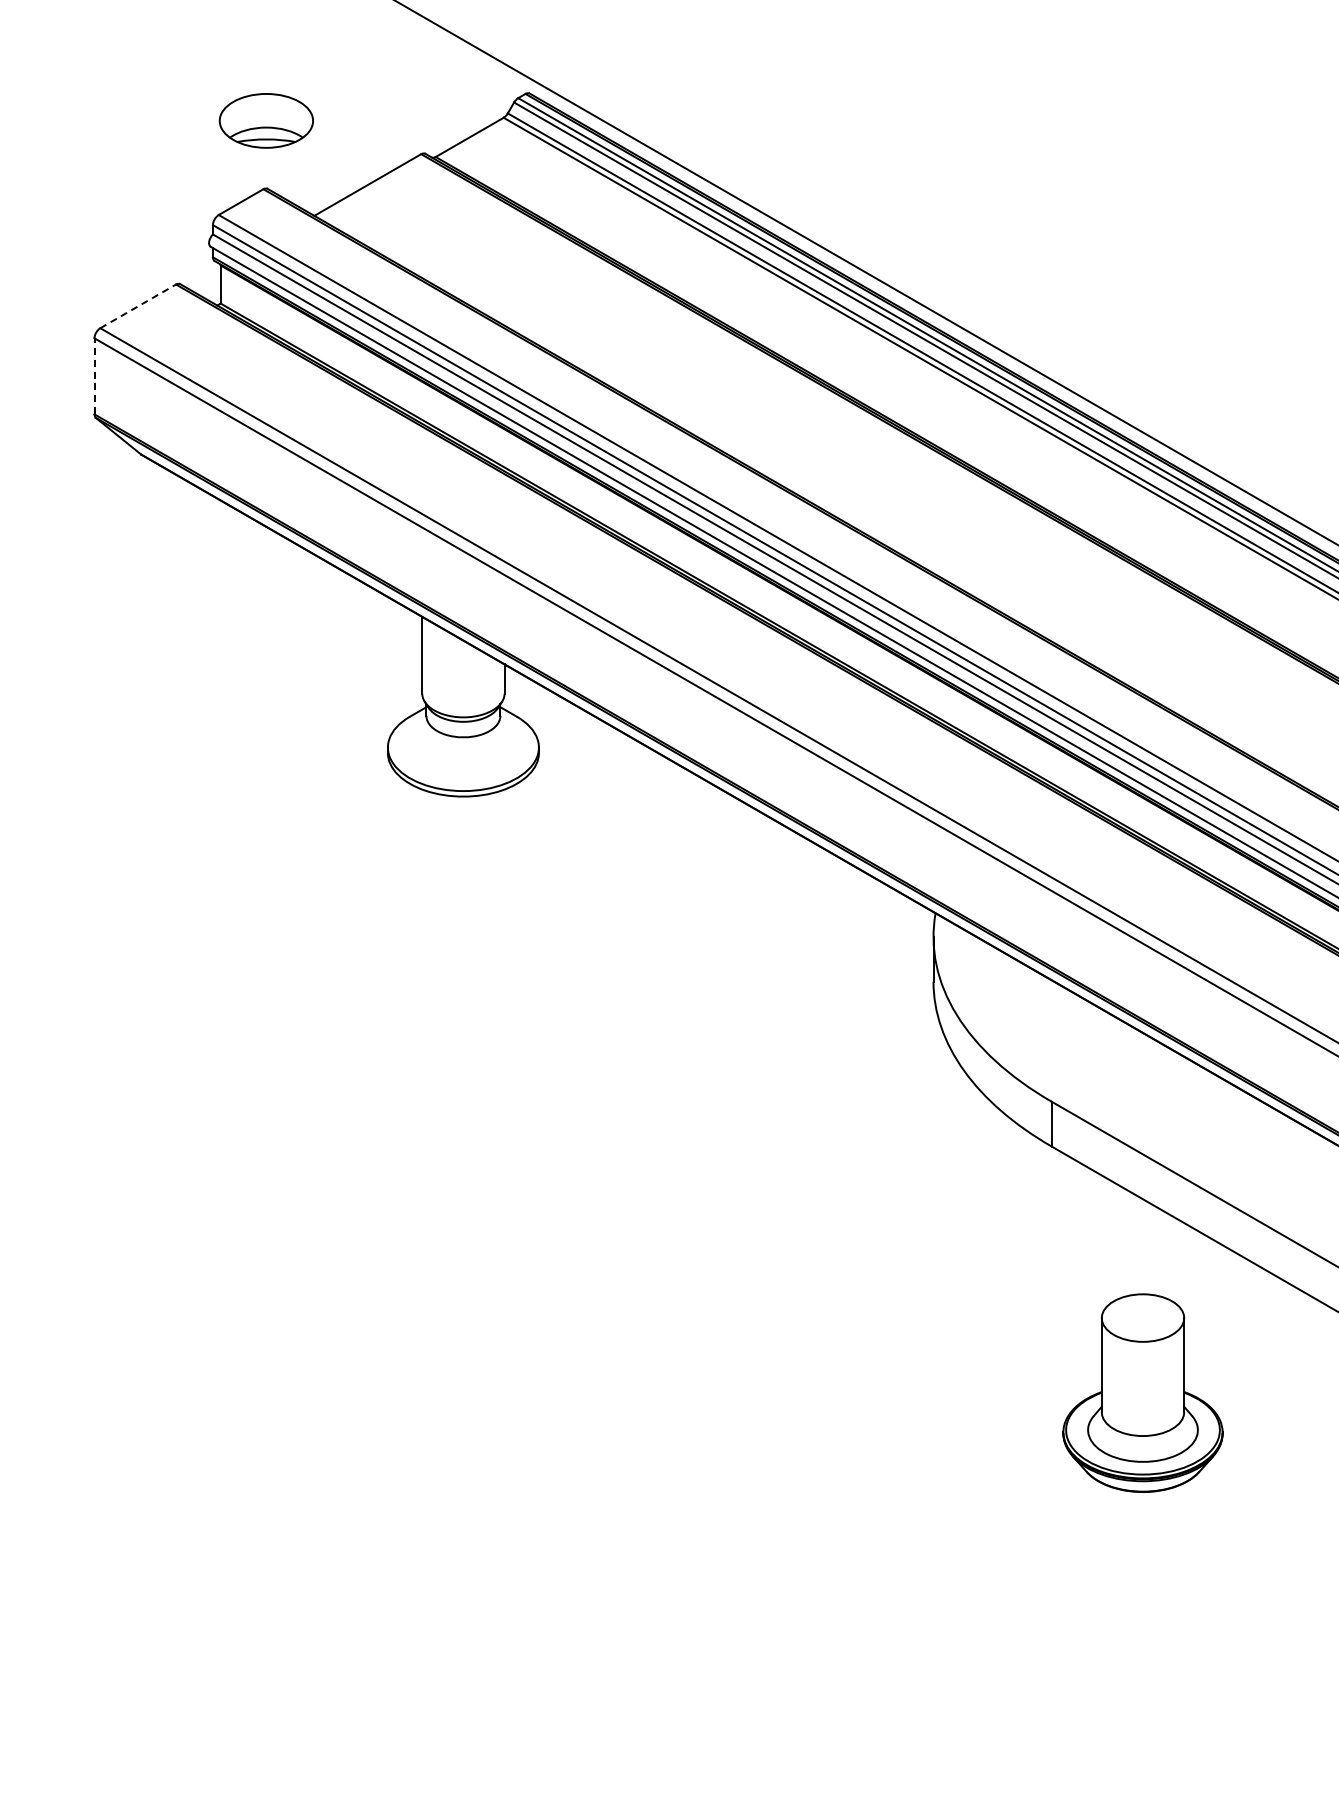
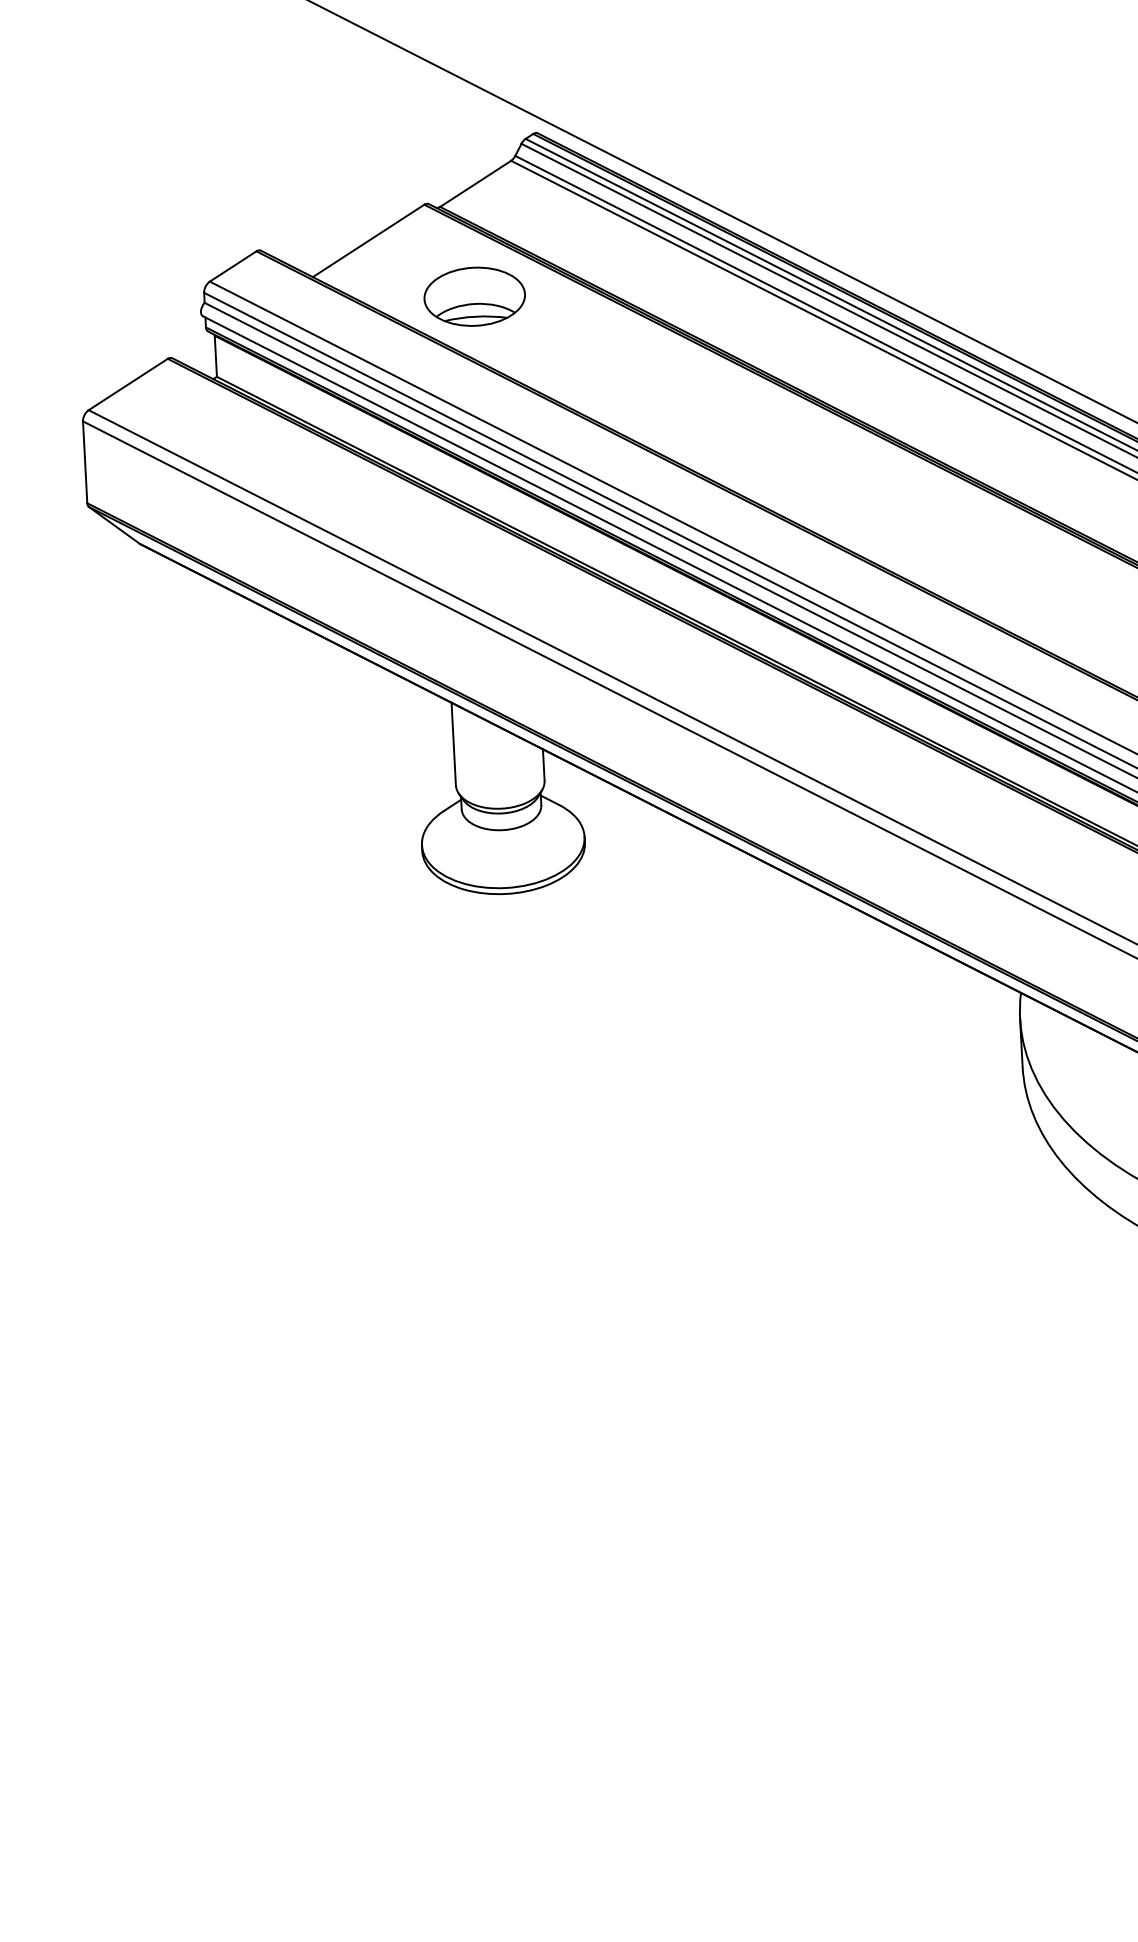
part: (265, 120) -> (473, 296), moved
line: (138, 306) -> (128, 384), dashed -> solid
line: (94, 375) -> (85, 461), dashed -> solid

